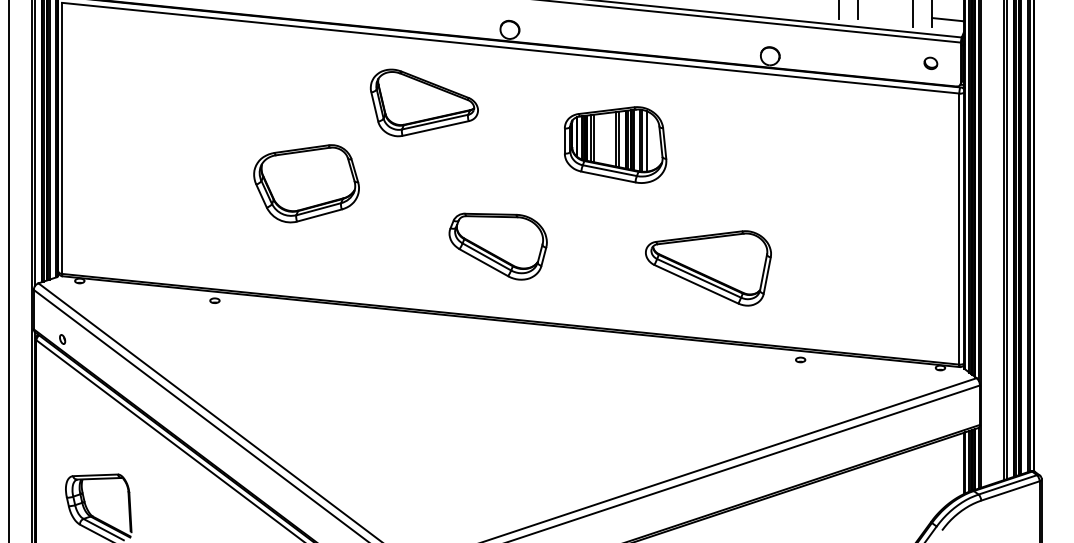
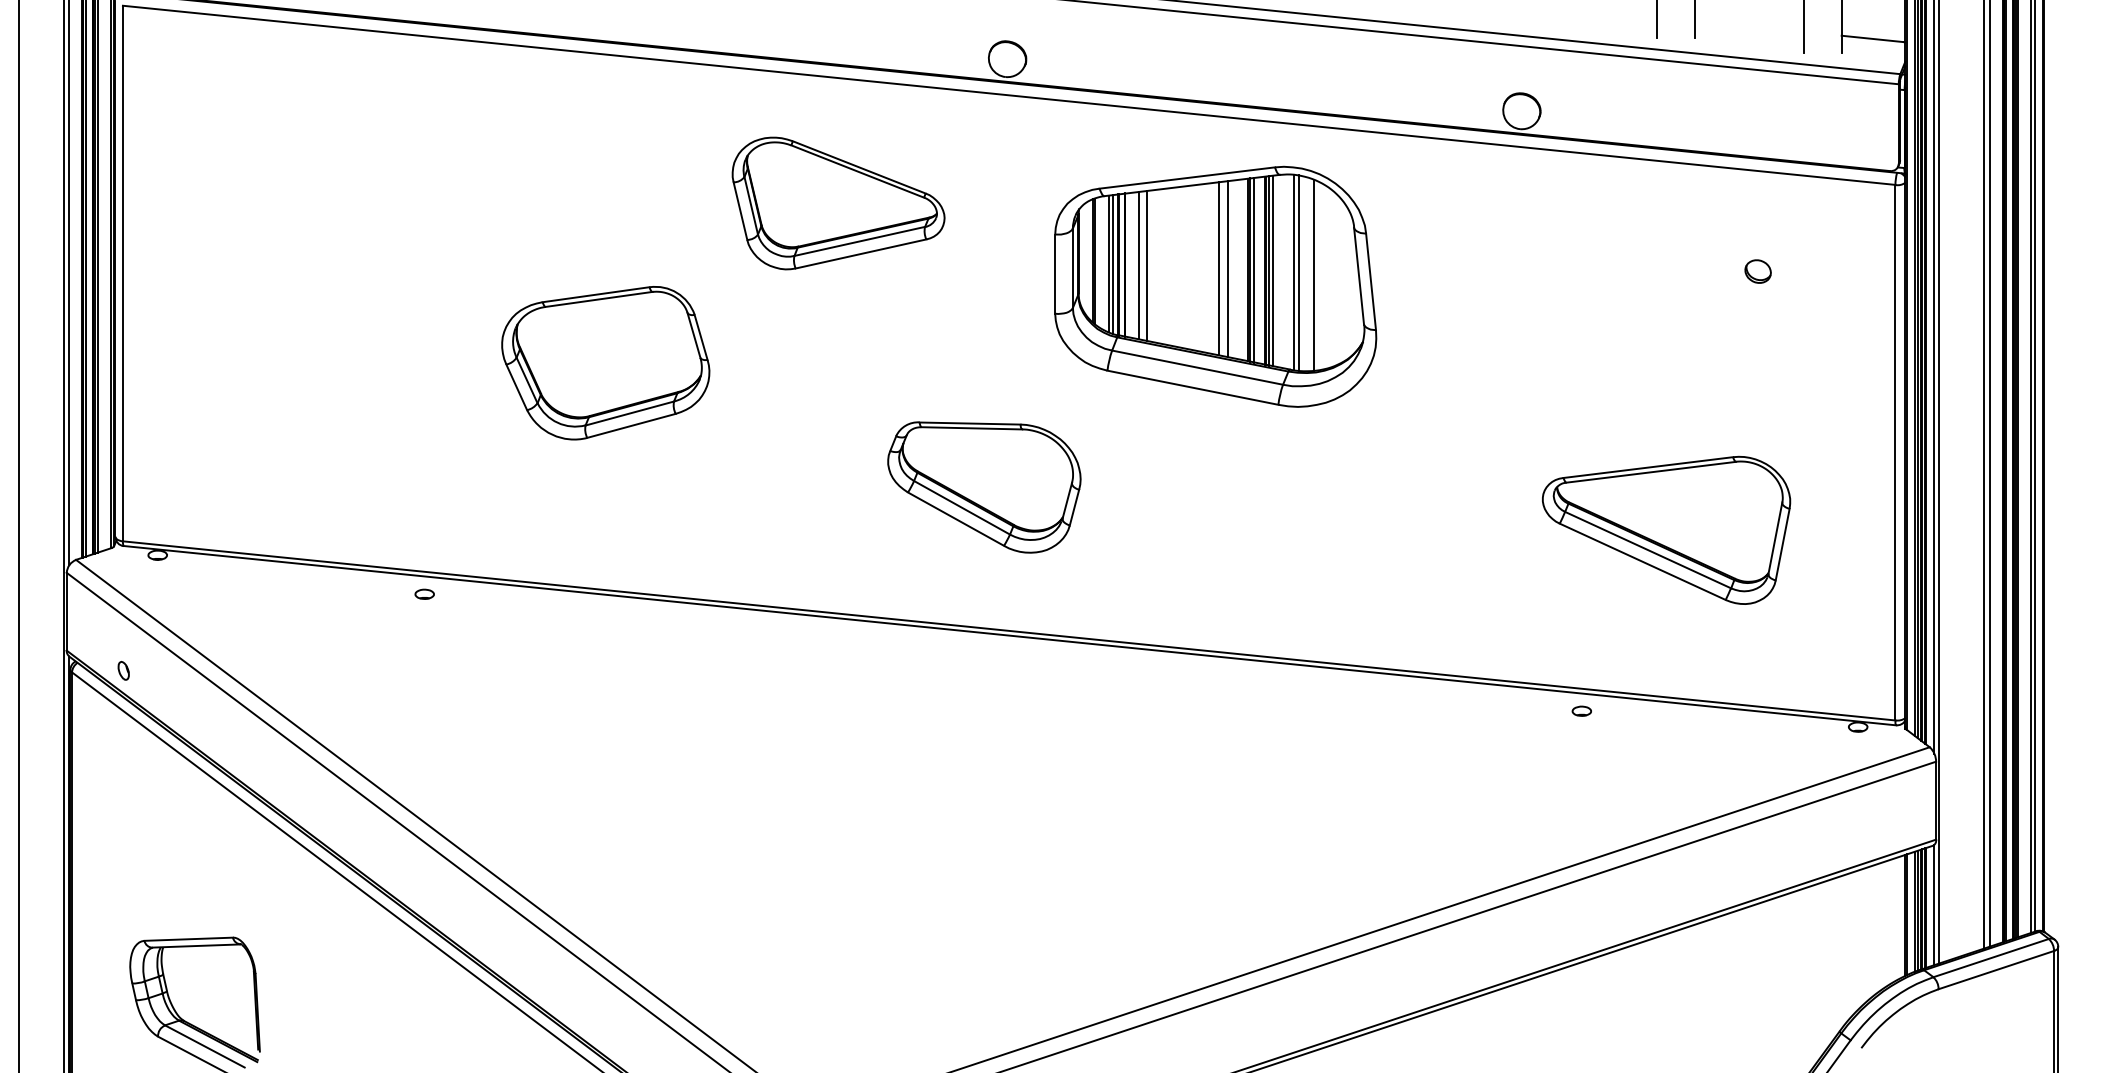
part: (930, 62) -> (1757, 269), moved
part: (615, 144) -> (1216, 285), size x1.6
part: (708, 268) -> (1666, 530), moved

